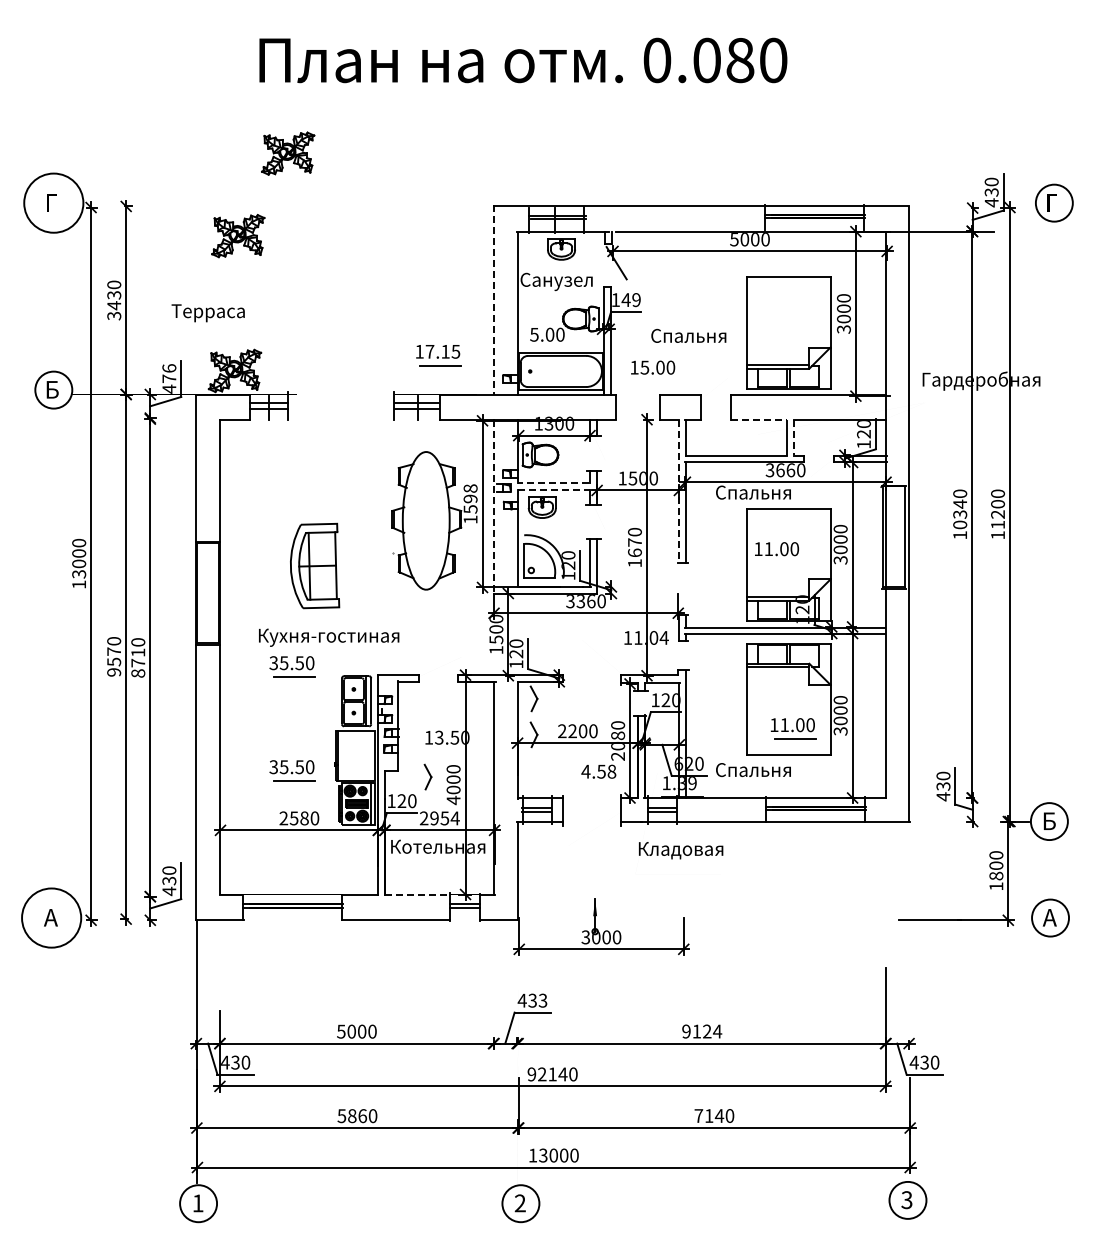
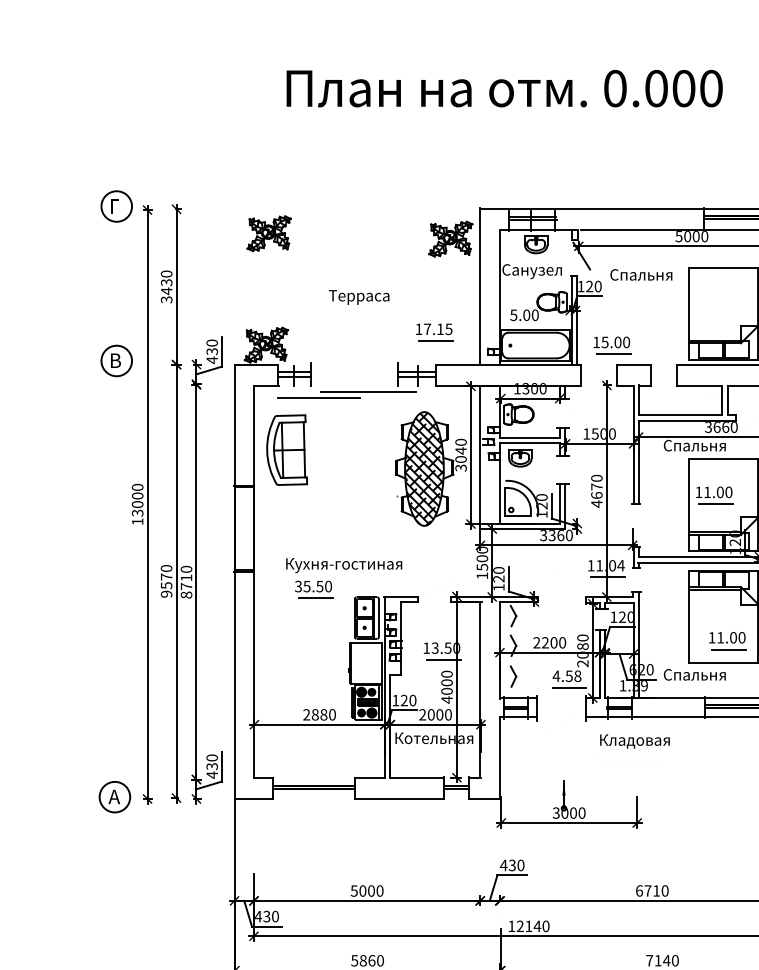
text: (740, 59) -> (684, 87), 0.080 -> 0.000
part: (288, 153) -> (451, 239), moved
circle: (53, 202) -> (116, 205), size x0.62
line: (494, 299) -> (480, 286), dashed -> solid
text: (630, 300) -> (593, 286), 149 -> 120
text: (207, 313) -> (358, 297), moved
text: (688, 335) -> (641, 274), moved
text: (169, 373) -> (212, 347), 476 -> 430
line: (655, 381) -> (613, 353), added
text: (53, 388) -> (116, 359), Б -> В
line: (759, 420) -> (699, 386), dashed -> solid
line: (358, 427) -> (368, 391), added
line: (298, 435) -> (318, 398), added
line: (793, 438) -> (727, 400), dashed -> solid
line: (553, 483) -> (529, 438), dashed -> solid
line: (554, 489) -> (530, 443), dashed -> solid
line: (679, 492) -> (633, 445), dashed -> solid
text: (470, 504) -> (461, 455), 1598 -> 3040
line: (494, 507) -> (480, 457), dashed -> solid
hatch: (425, 521) -> (423, 469), added
text: (634, 563) -> (596, 504), 1670 -> 4670
line: (778, 563) -> (715, 504), added
part: (315, 565) -> (287, 449), moved
line: (648, 652) -> (608, 577), added
line: (449, 751) -> (443, 659), added
part: (292, 770) -> (313, 675), removed
part: (427, 776) -> (513, 676), moved
line: (601, 785) -> (569, 687), added
text: (293, 818) -> (314, 714), 2580 -> 2880
text: (444, 818) -> (439, 714), 2954 -> 2000
line: (417, 894) -> (417, 777), dashed -> solid
circle: (51, 917) -> (114, 796), size x0.62
text: (542, 1000) -> (520, 865), 433 -> 430
text: (702, 1031) -> (652, 890), 9124 -> 6710
text: (531, 1074) -> (511, 926), 92140 -> 12140

